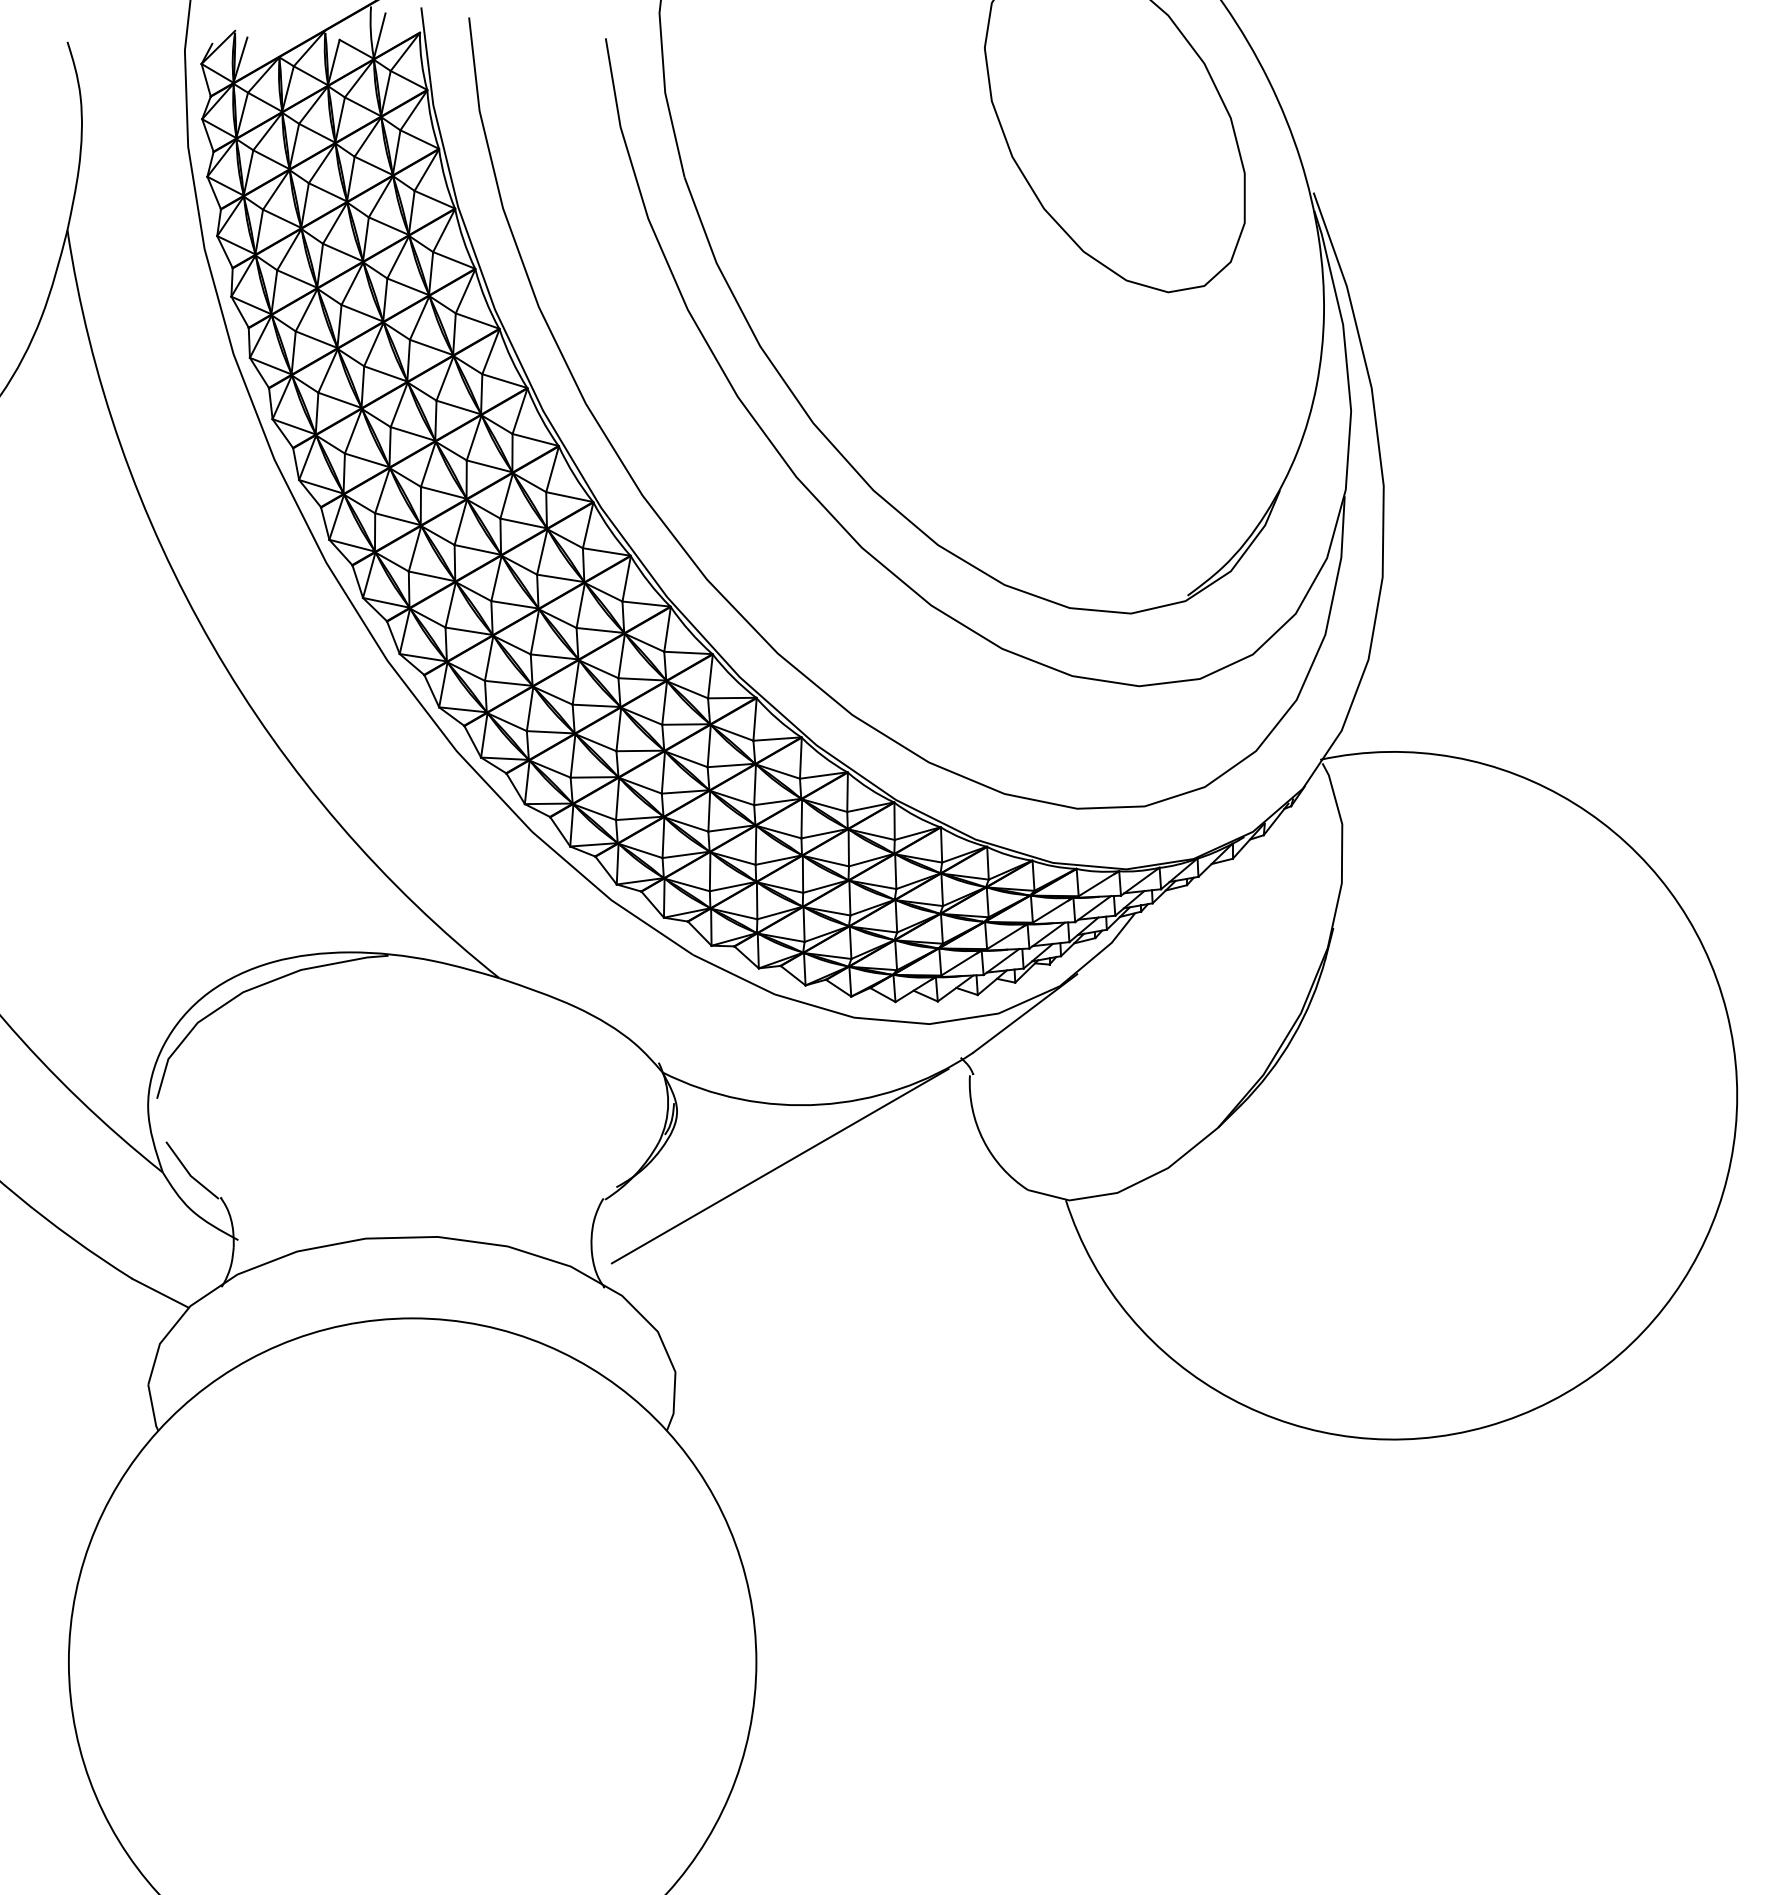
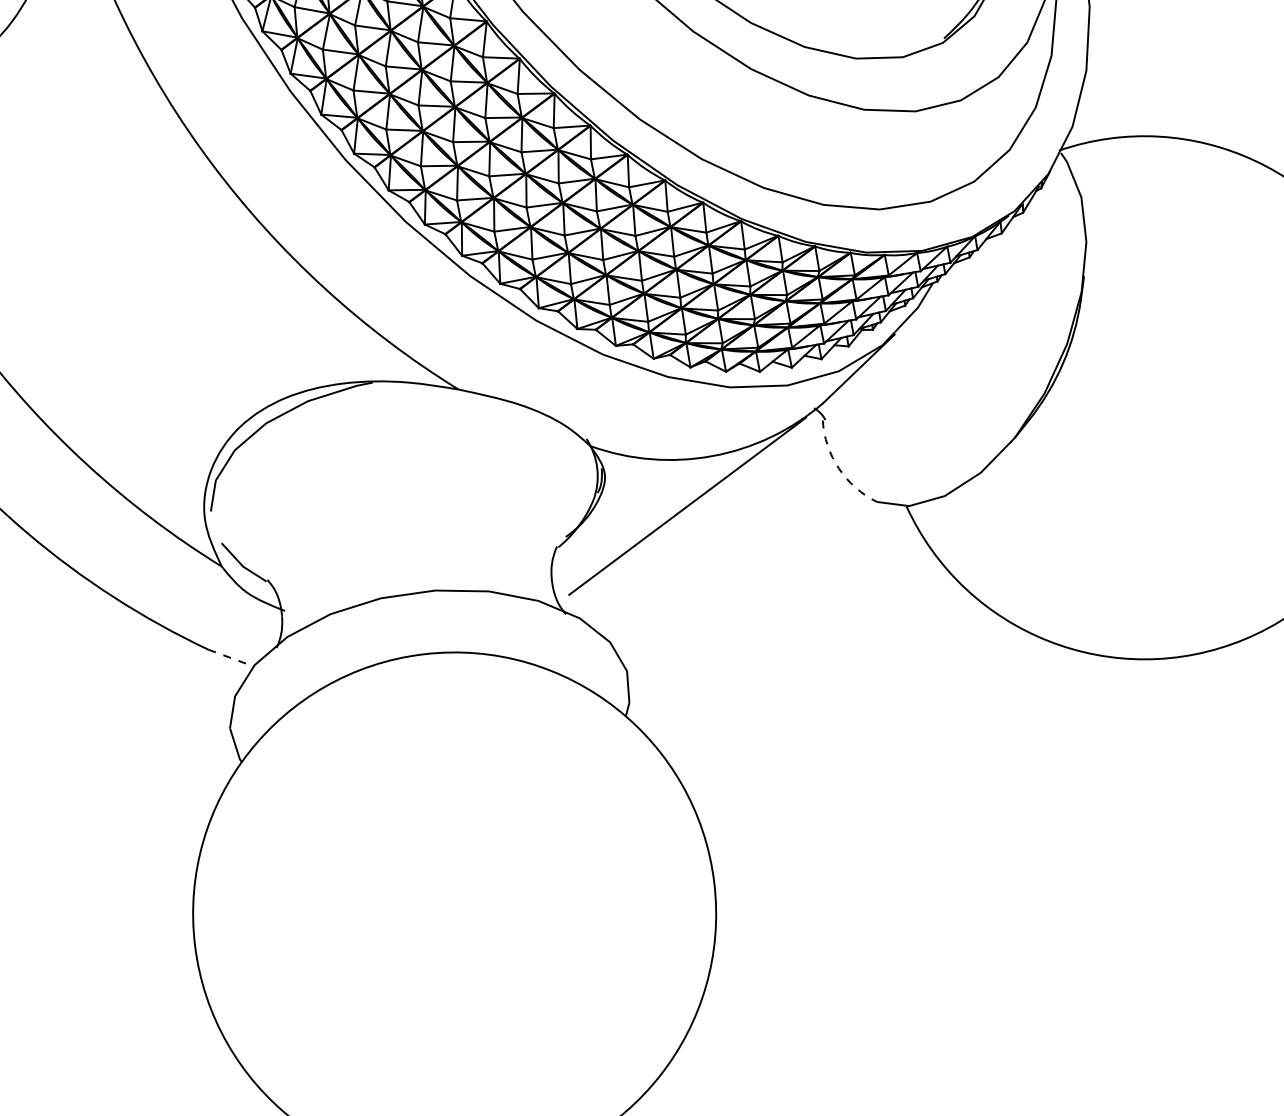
arc: (983, 1140) -> (838, 468), solid -> dashed
line: (160, 1293) -> (231, 658), solid -> dashed

